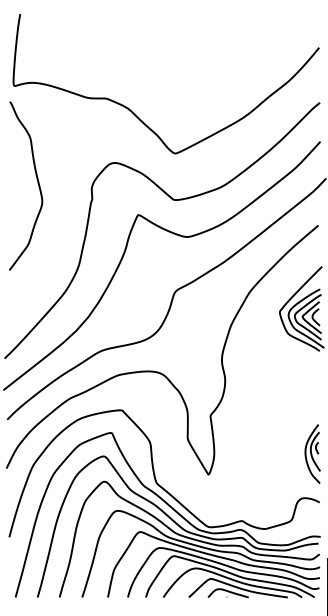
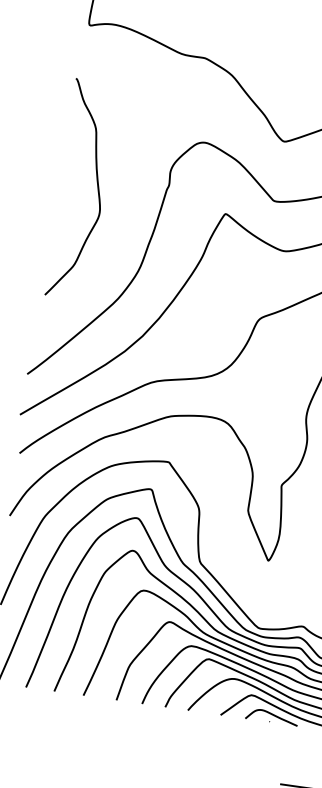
curve: (37, 183) -> (96, 188), moved

